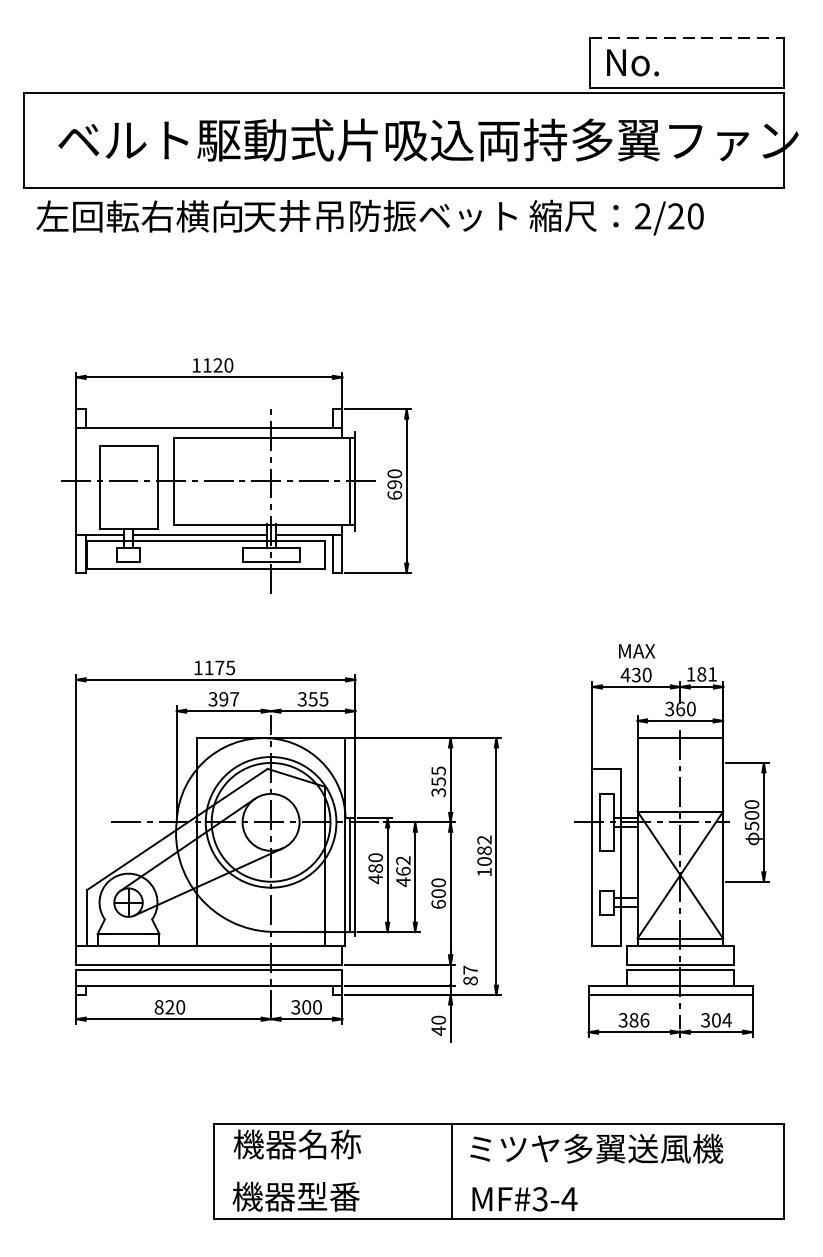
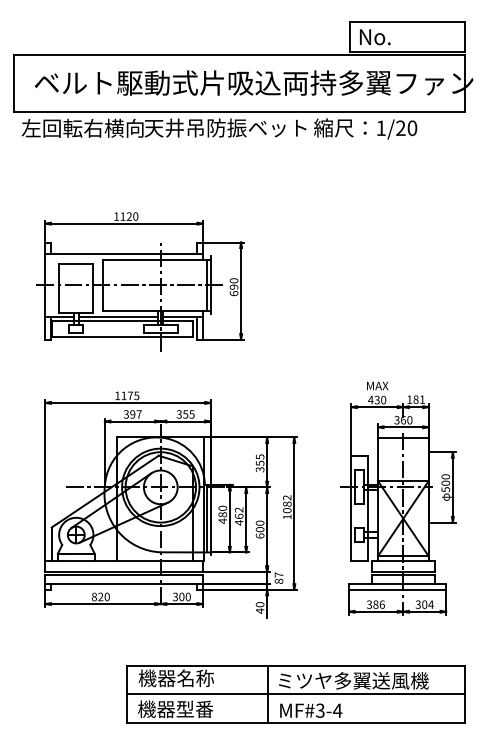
line: (687, 37) -> (407, 22), dashed -> solid
text: (641, 215) -> (380, 127), 2/20 -> 1/20
line: (500, 1171) -> (296, 694), added

